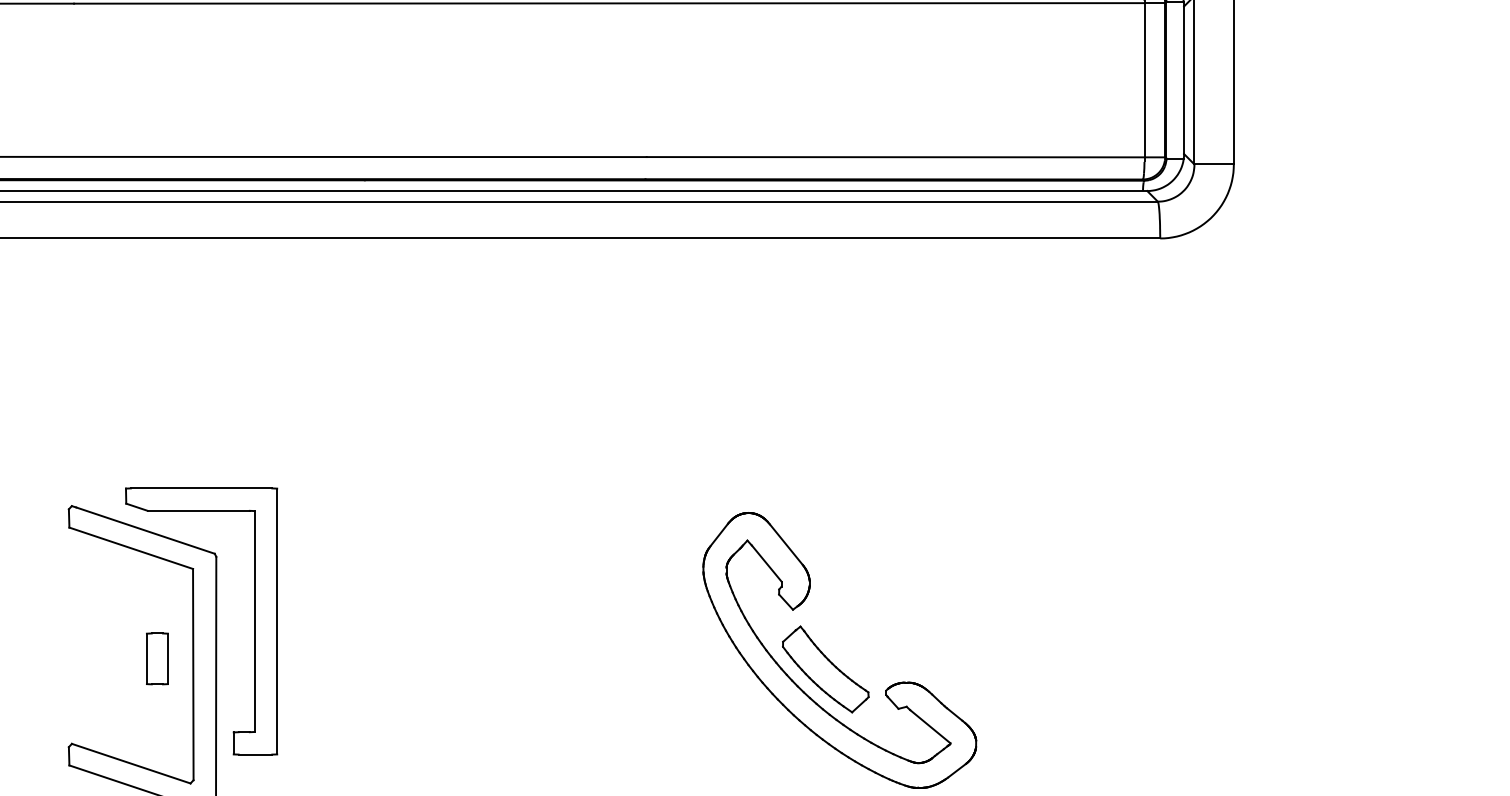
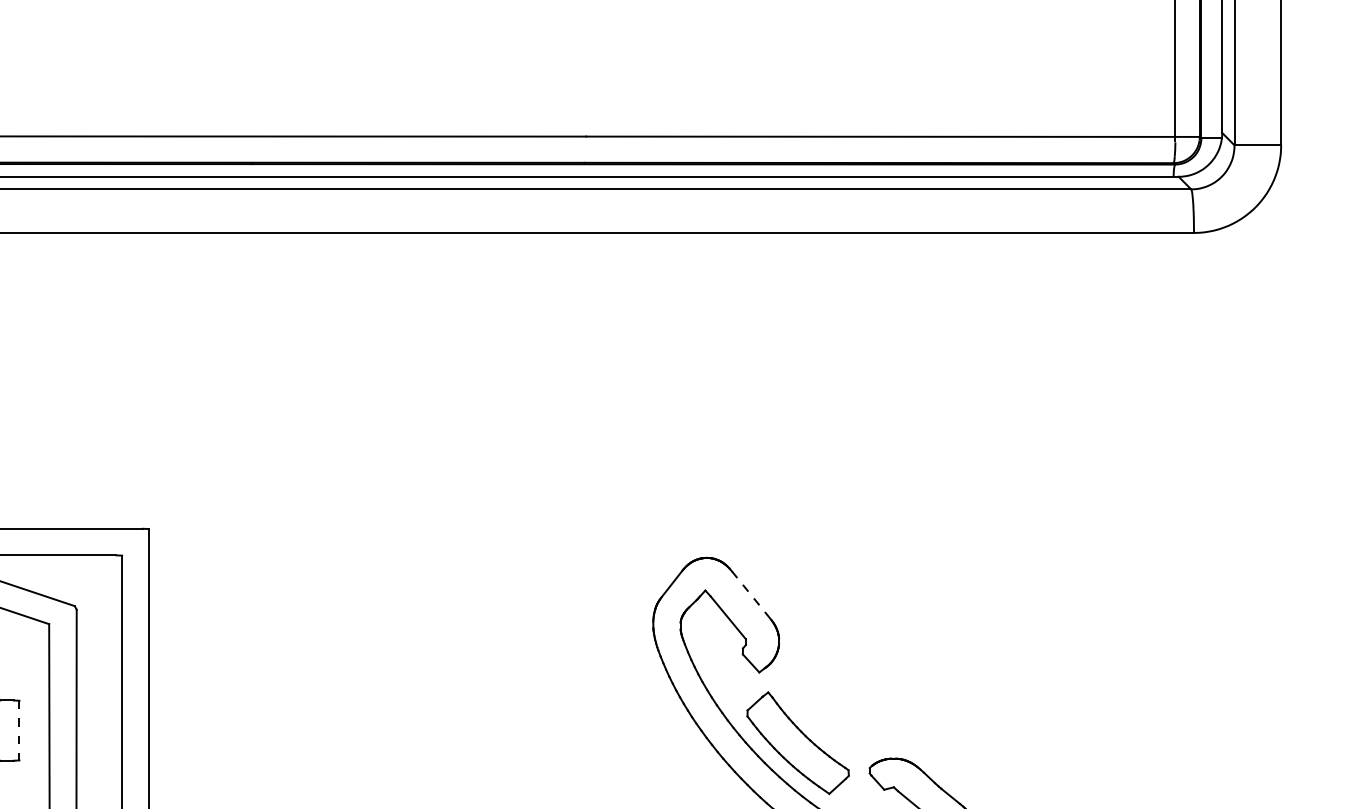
line: (786, 544) -> (751, 595), solid -> dashed
line: (167, 659) -> (18, 731), solid -> dashed

